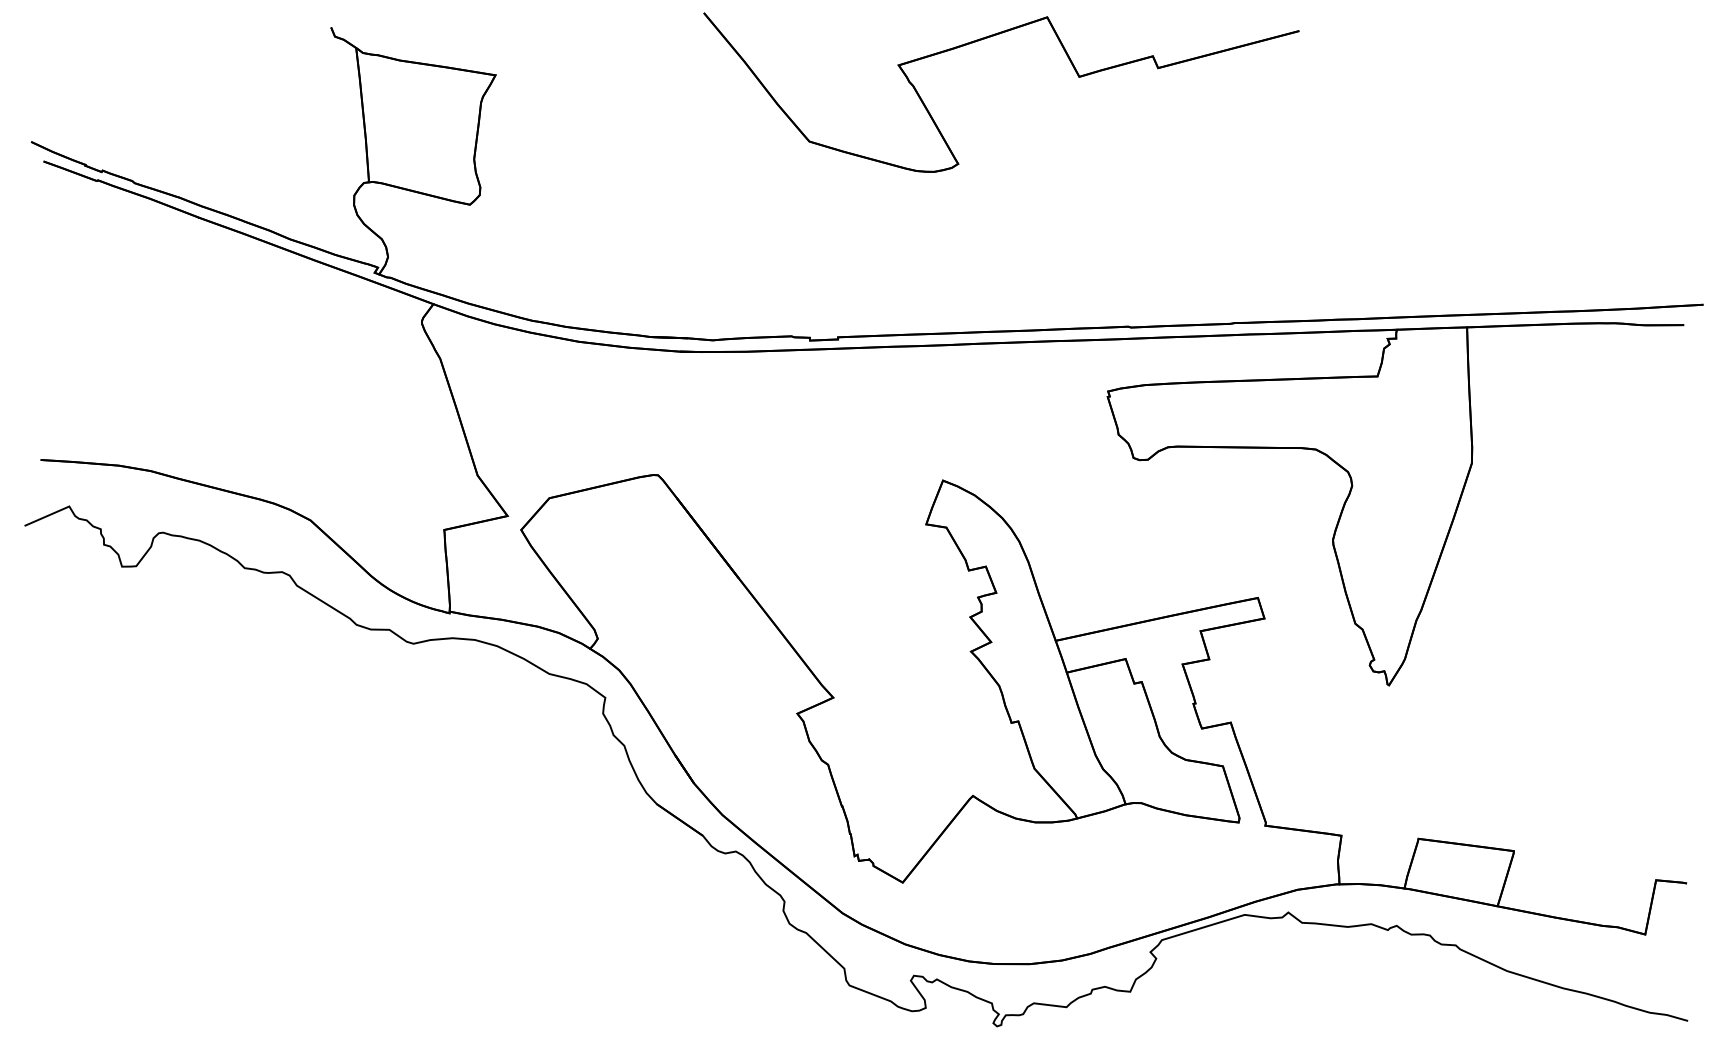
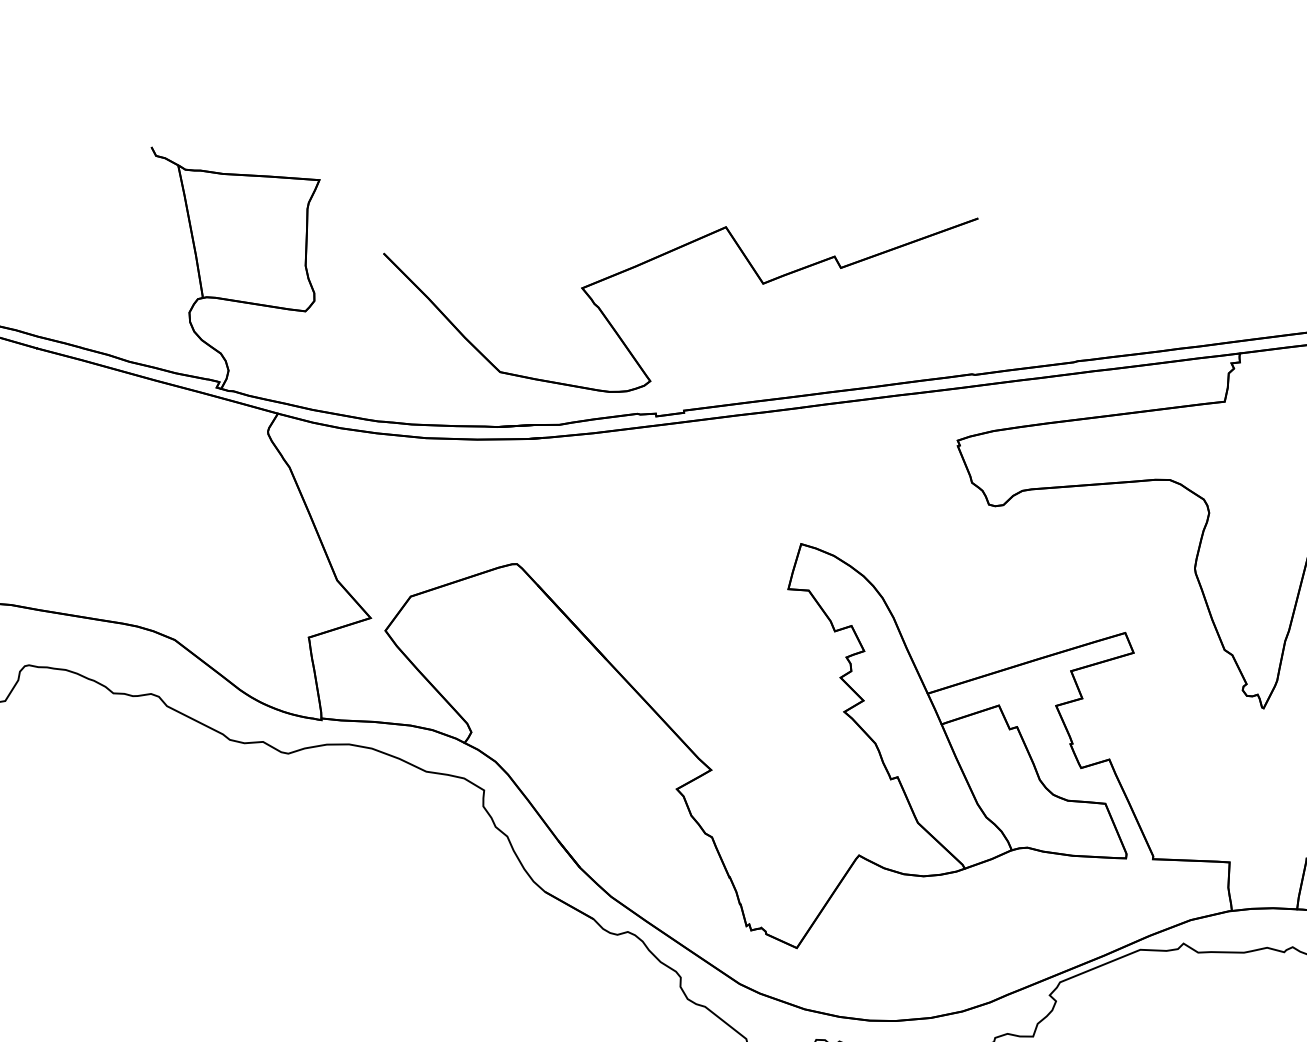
part: (984, 39) -> (665, 254), moved

